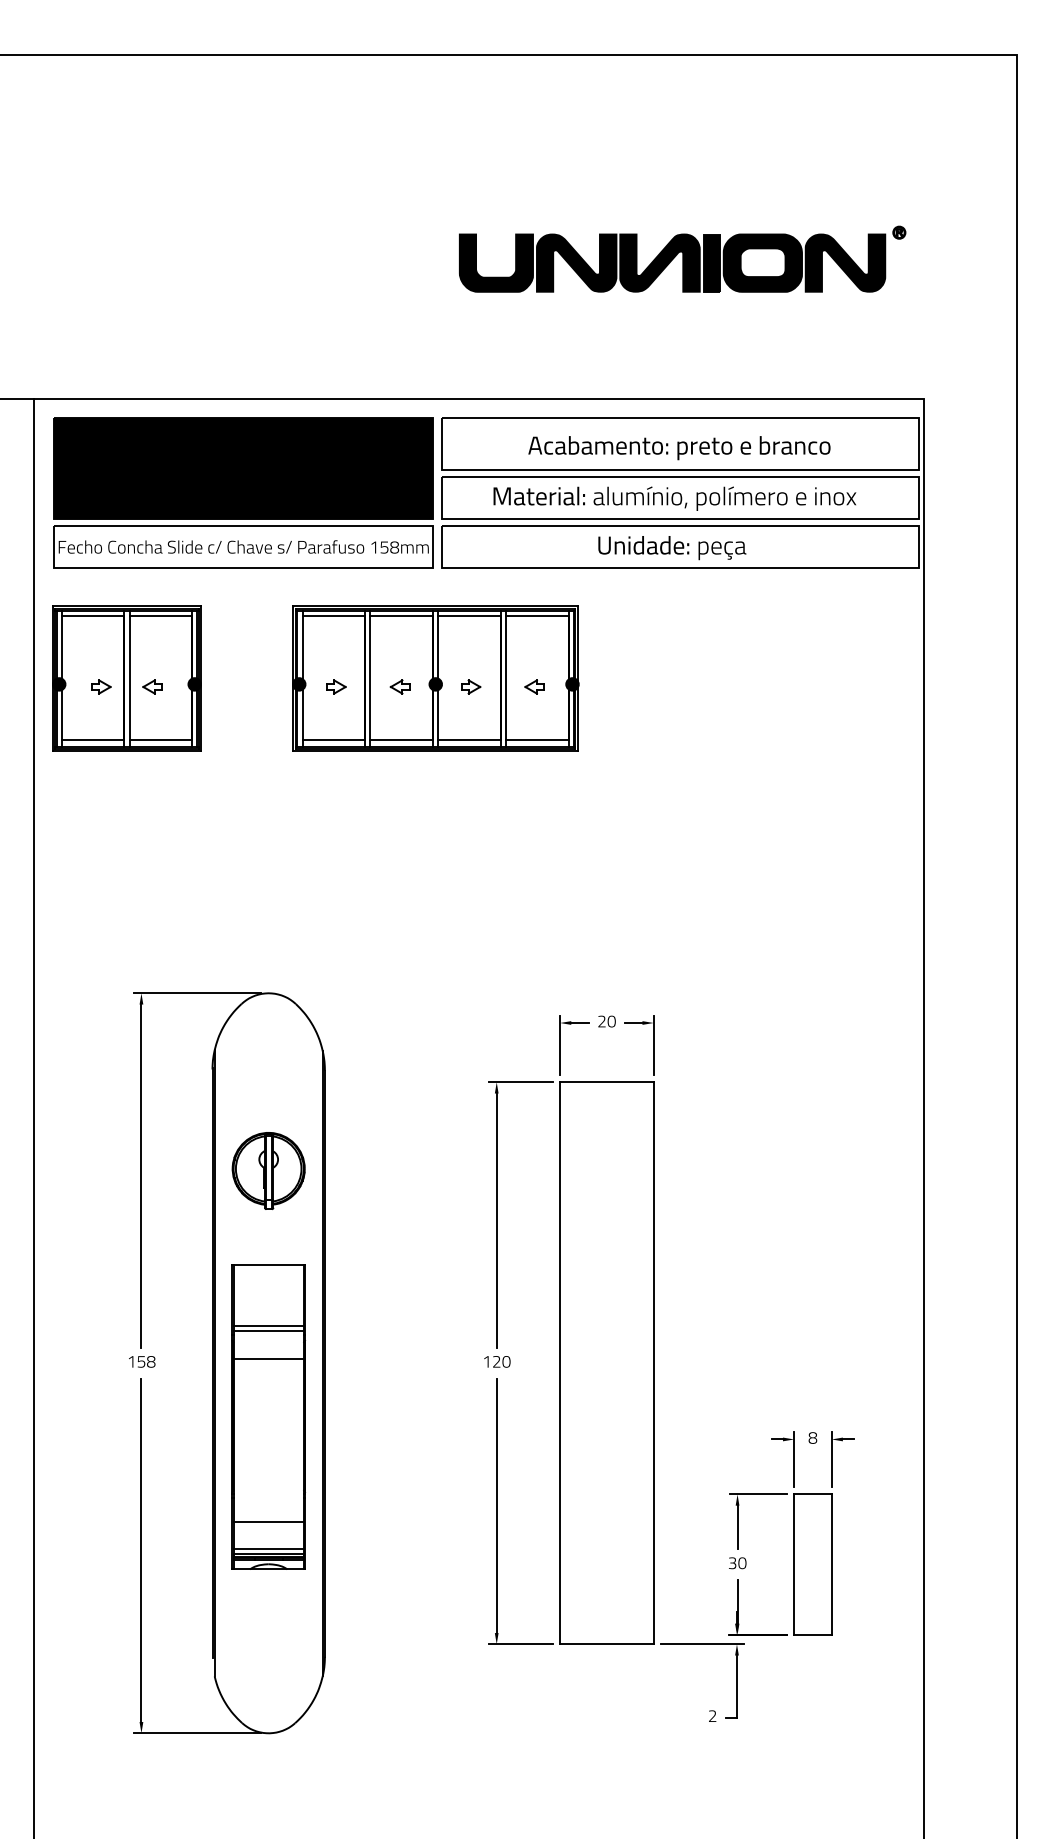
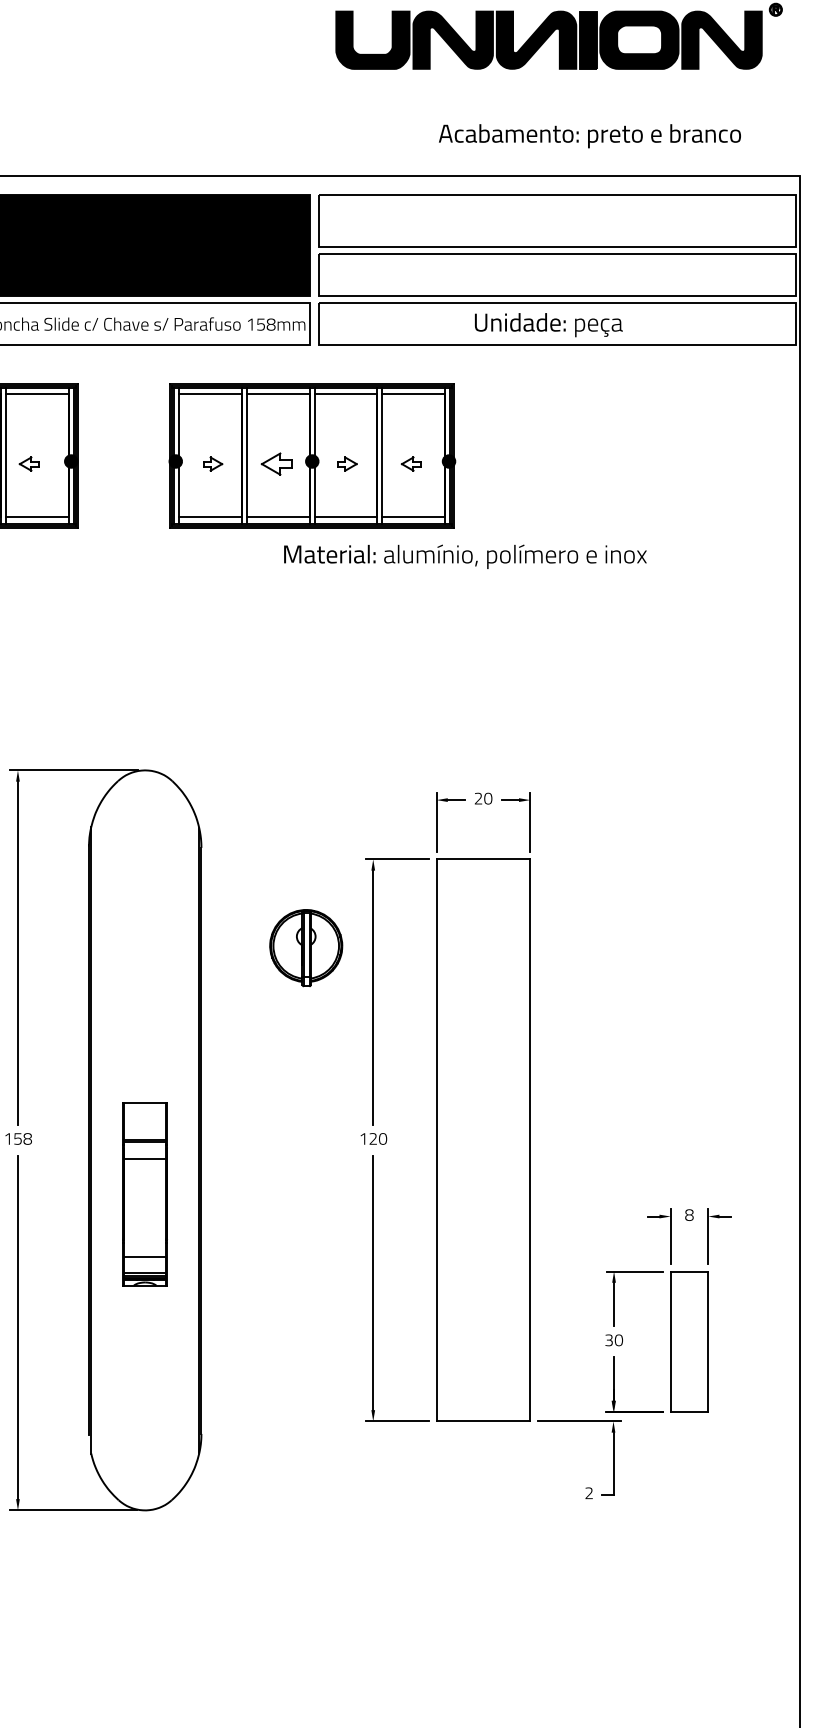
text: (679, 448) -> (590, 136), moved
text: (674, 498) -> (465, 556), moved
part: (399, 686) -> (276, 463), size x1.6
part: (268, 1170) -> (306, 947), moved
part: (268, 1416) -> (145, 1193), size x0.6

